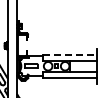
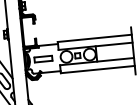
line: (70, 54) -> (95, 37), dashed -> solid

